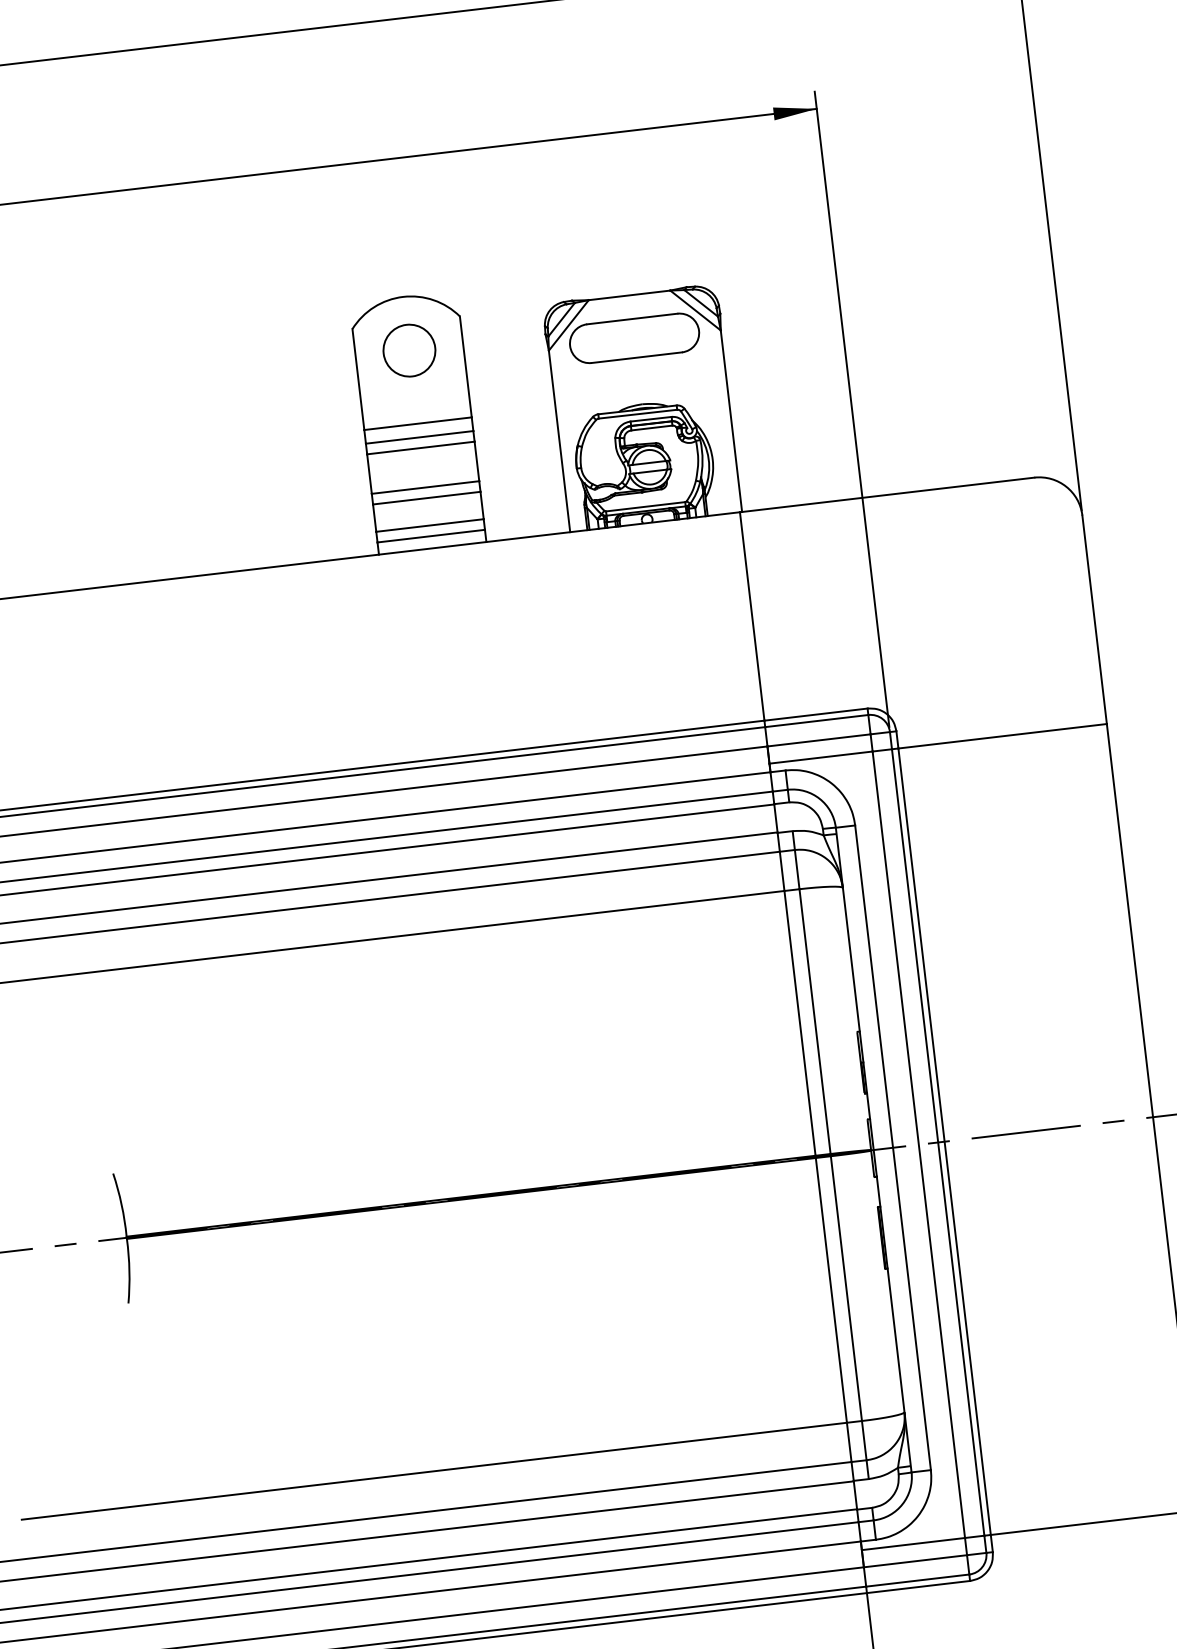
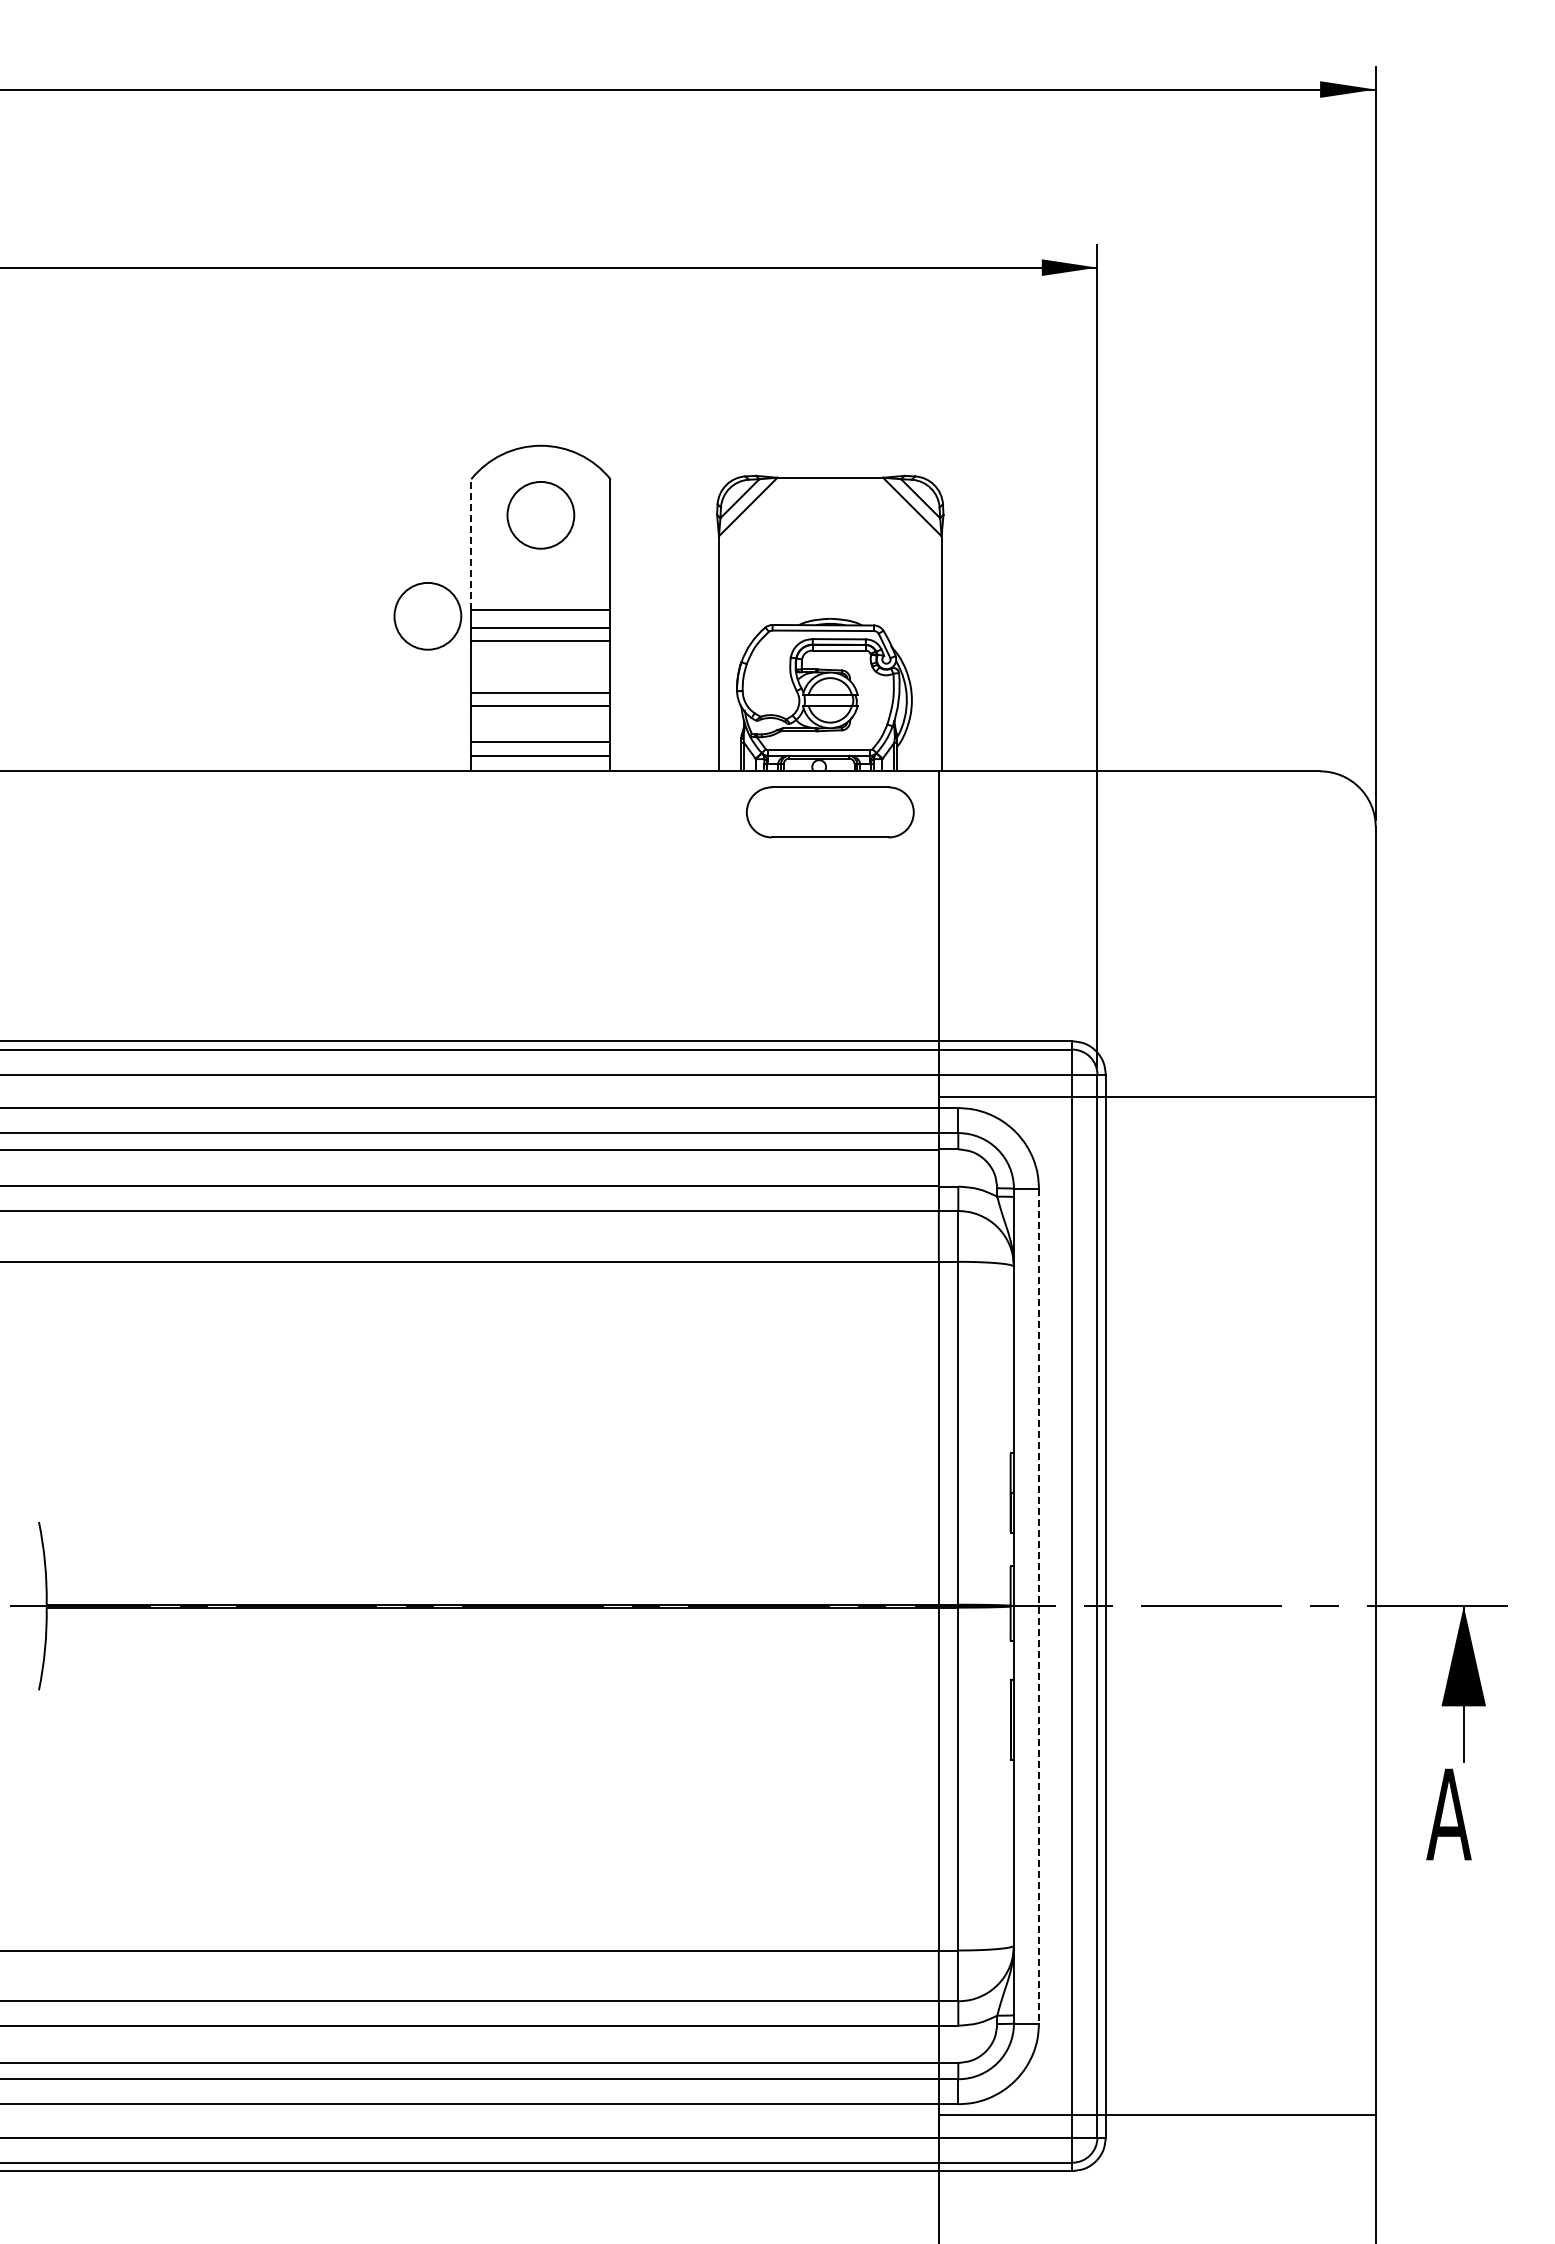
part: (633, 338) -> (829, 812), moved
line: (358, 379) -> (471, 544), solid -> dashed
circle: (331, 439) -> (427, 616), added
line: (893, 1148) -> (1039, 1606), solid -> dashed

